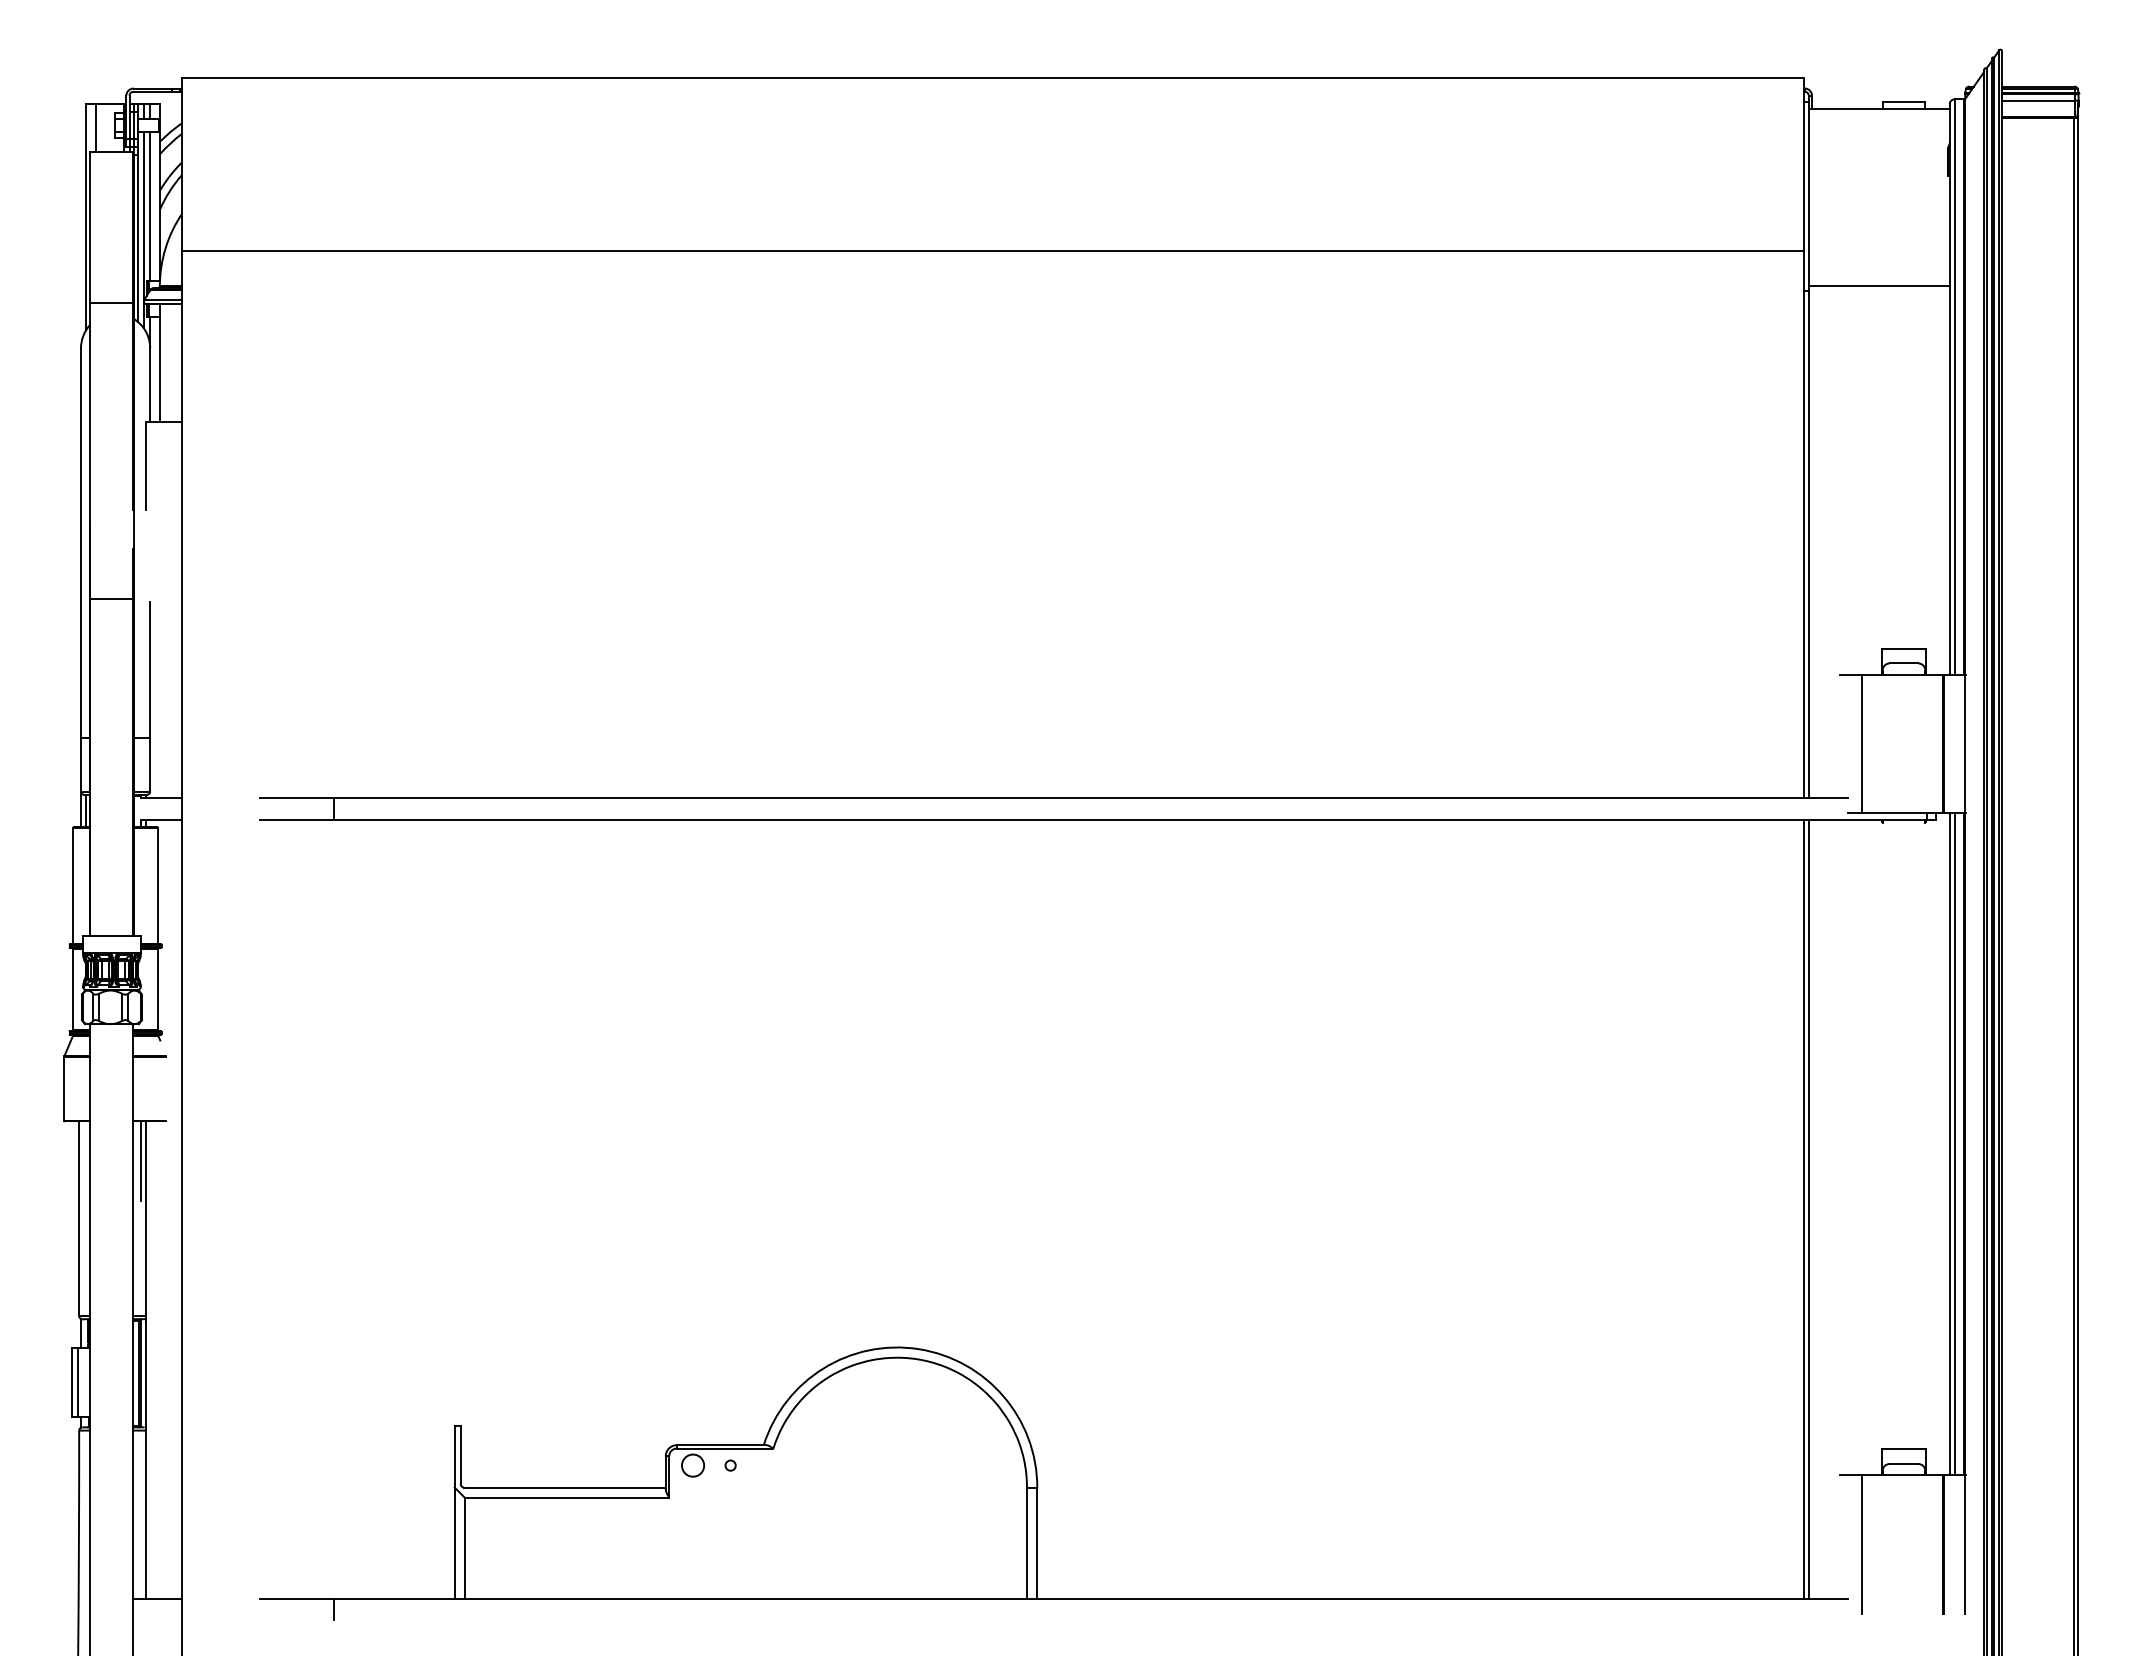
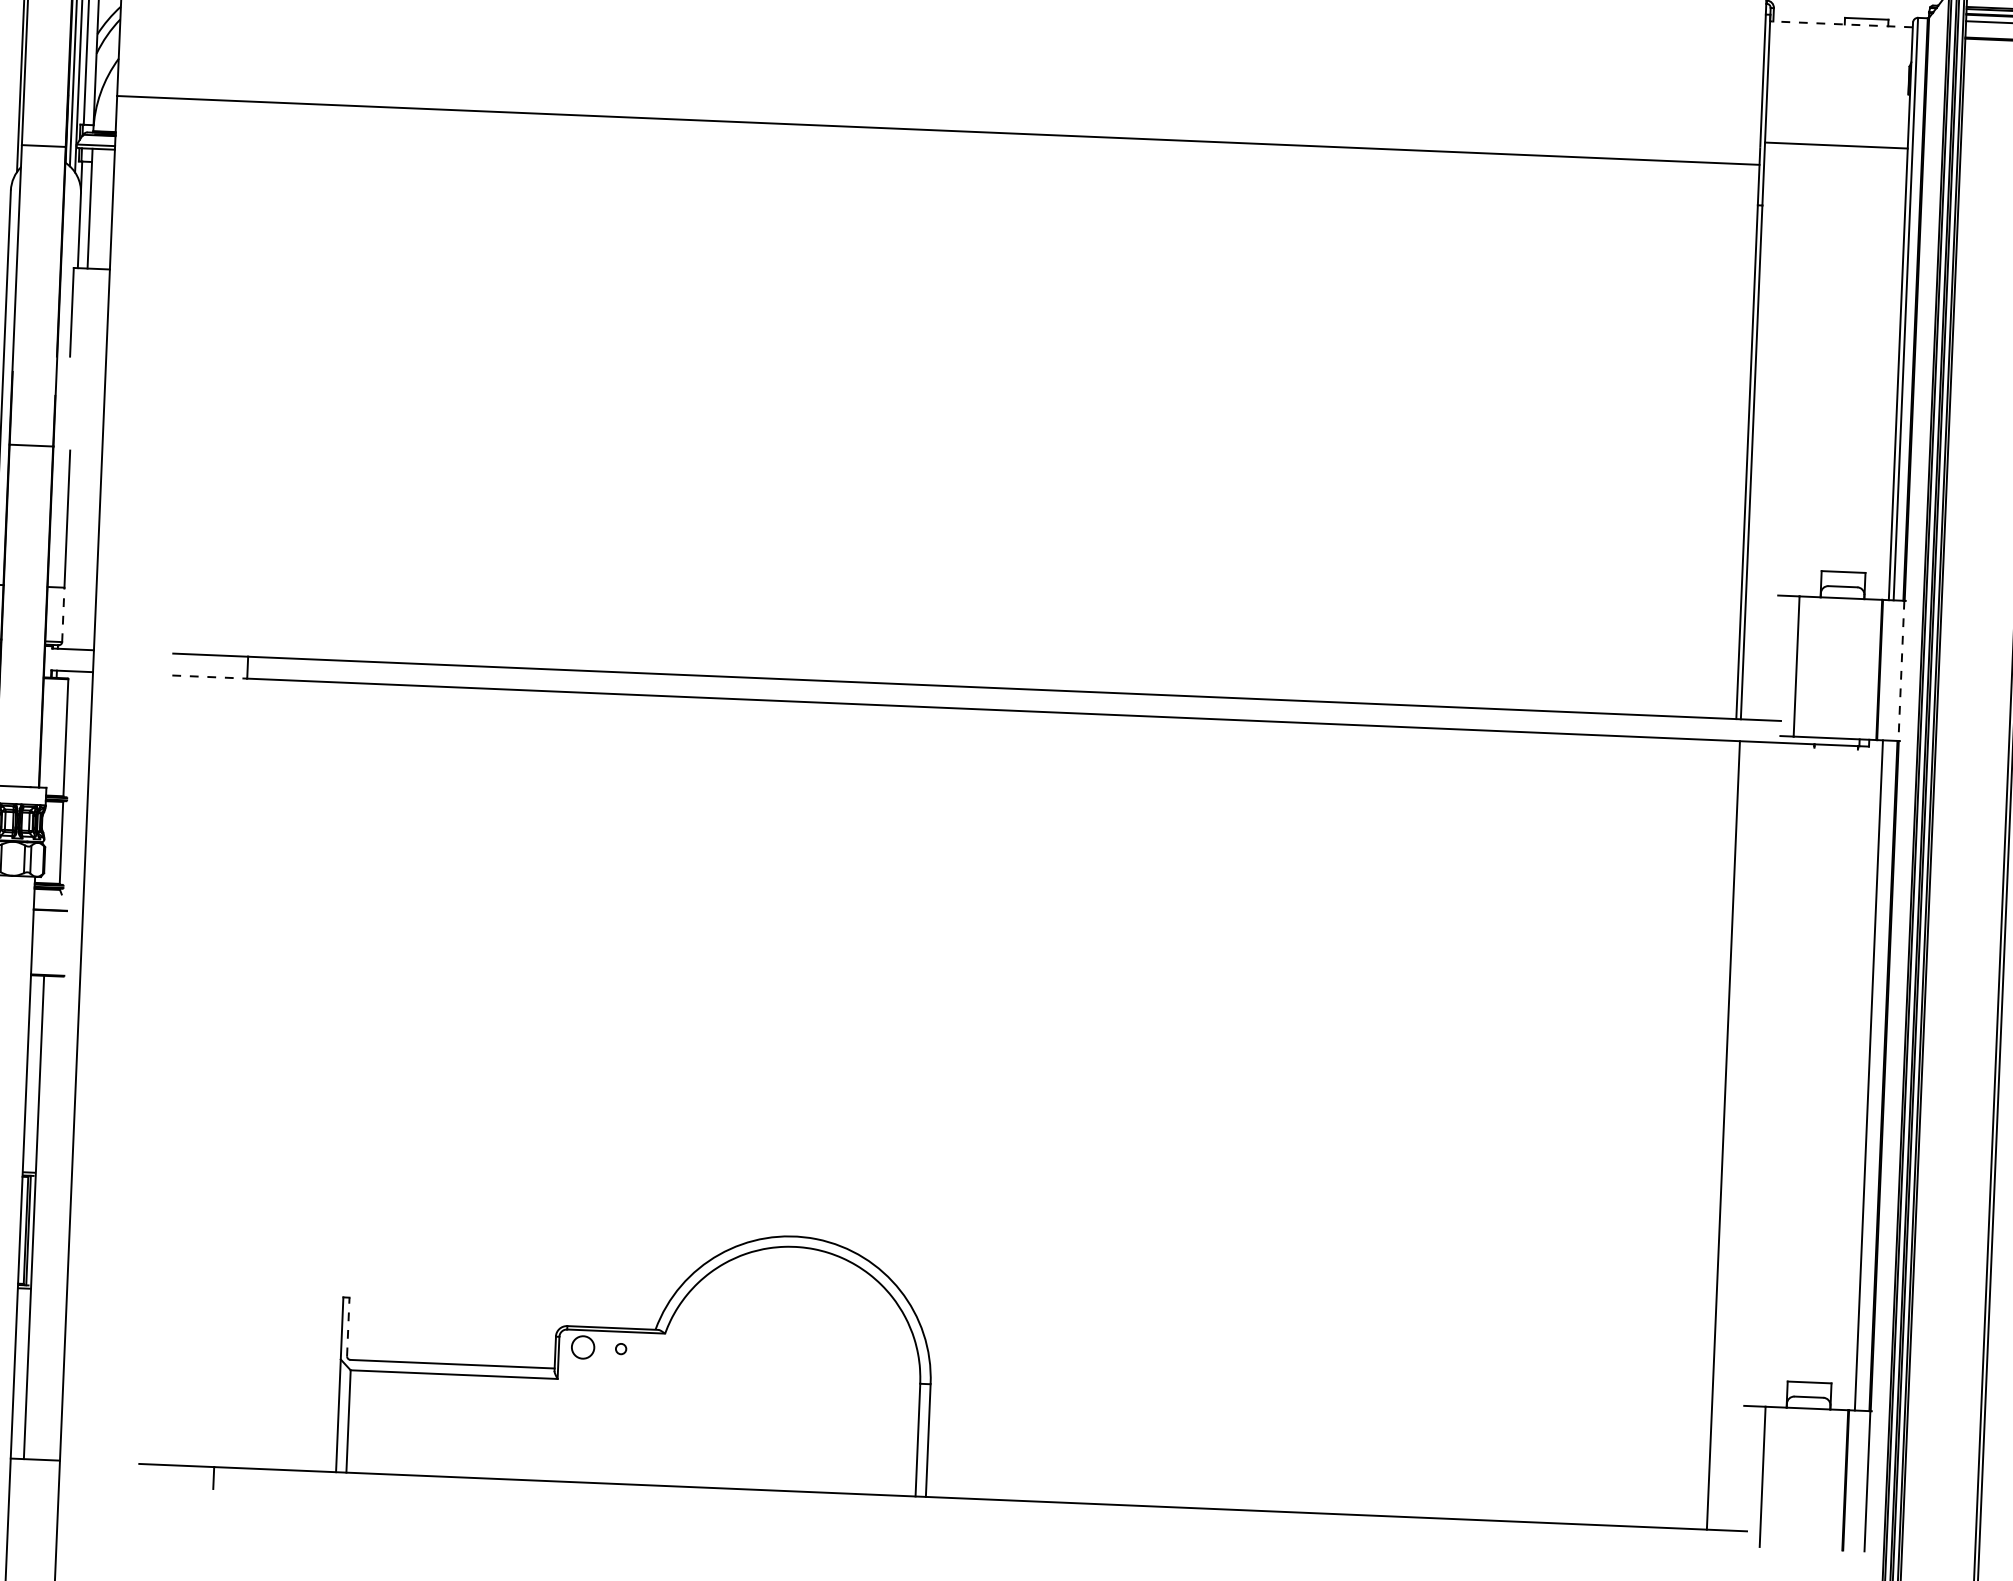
line: (1878, 108) -> (1840, 23), solid -> dashed
line: (1878, 285) -> (1835, 145), moved
line: (1965, 744) -> (1901, 671), solid -> dashed
line: (150, 764) -> (63, 614), solid -> dashed
line: (297, 819) -> (210, 676), solid -> dashed
line: (1954, 1144) -> (1873, 1075), removed
line: (141, 1161) -> (37, 1016), removed
line: (1804, 1208) -> (1719, 1134), removed
line: (460, 1455) -> (348, 1327), solid -> dashed

